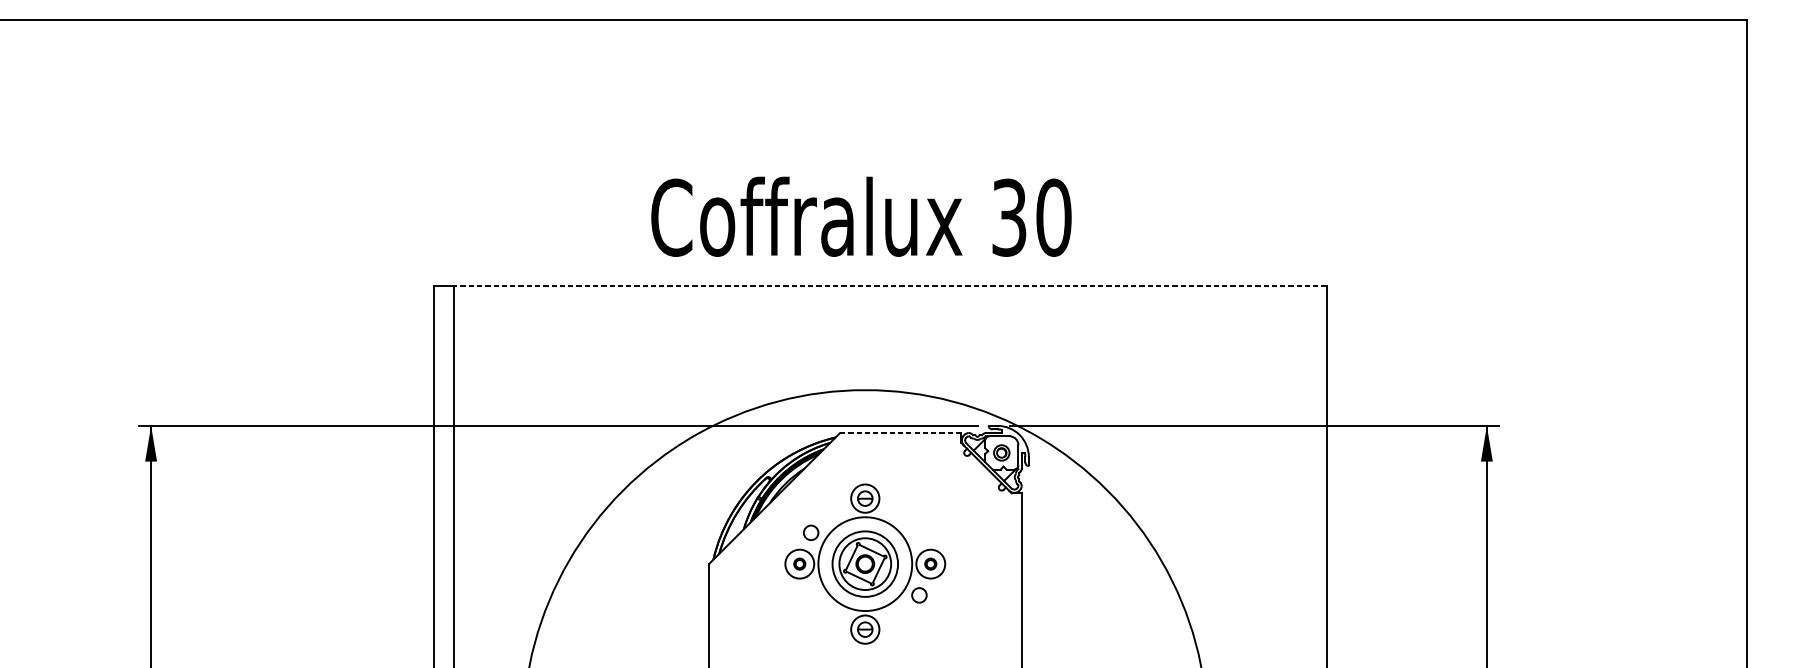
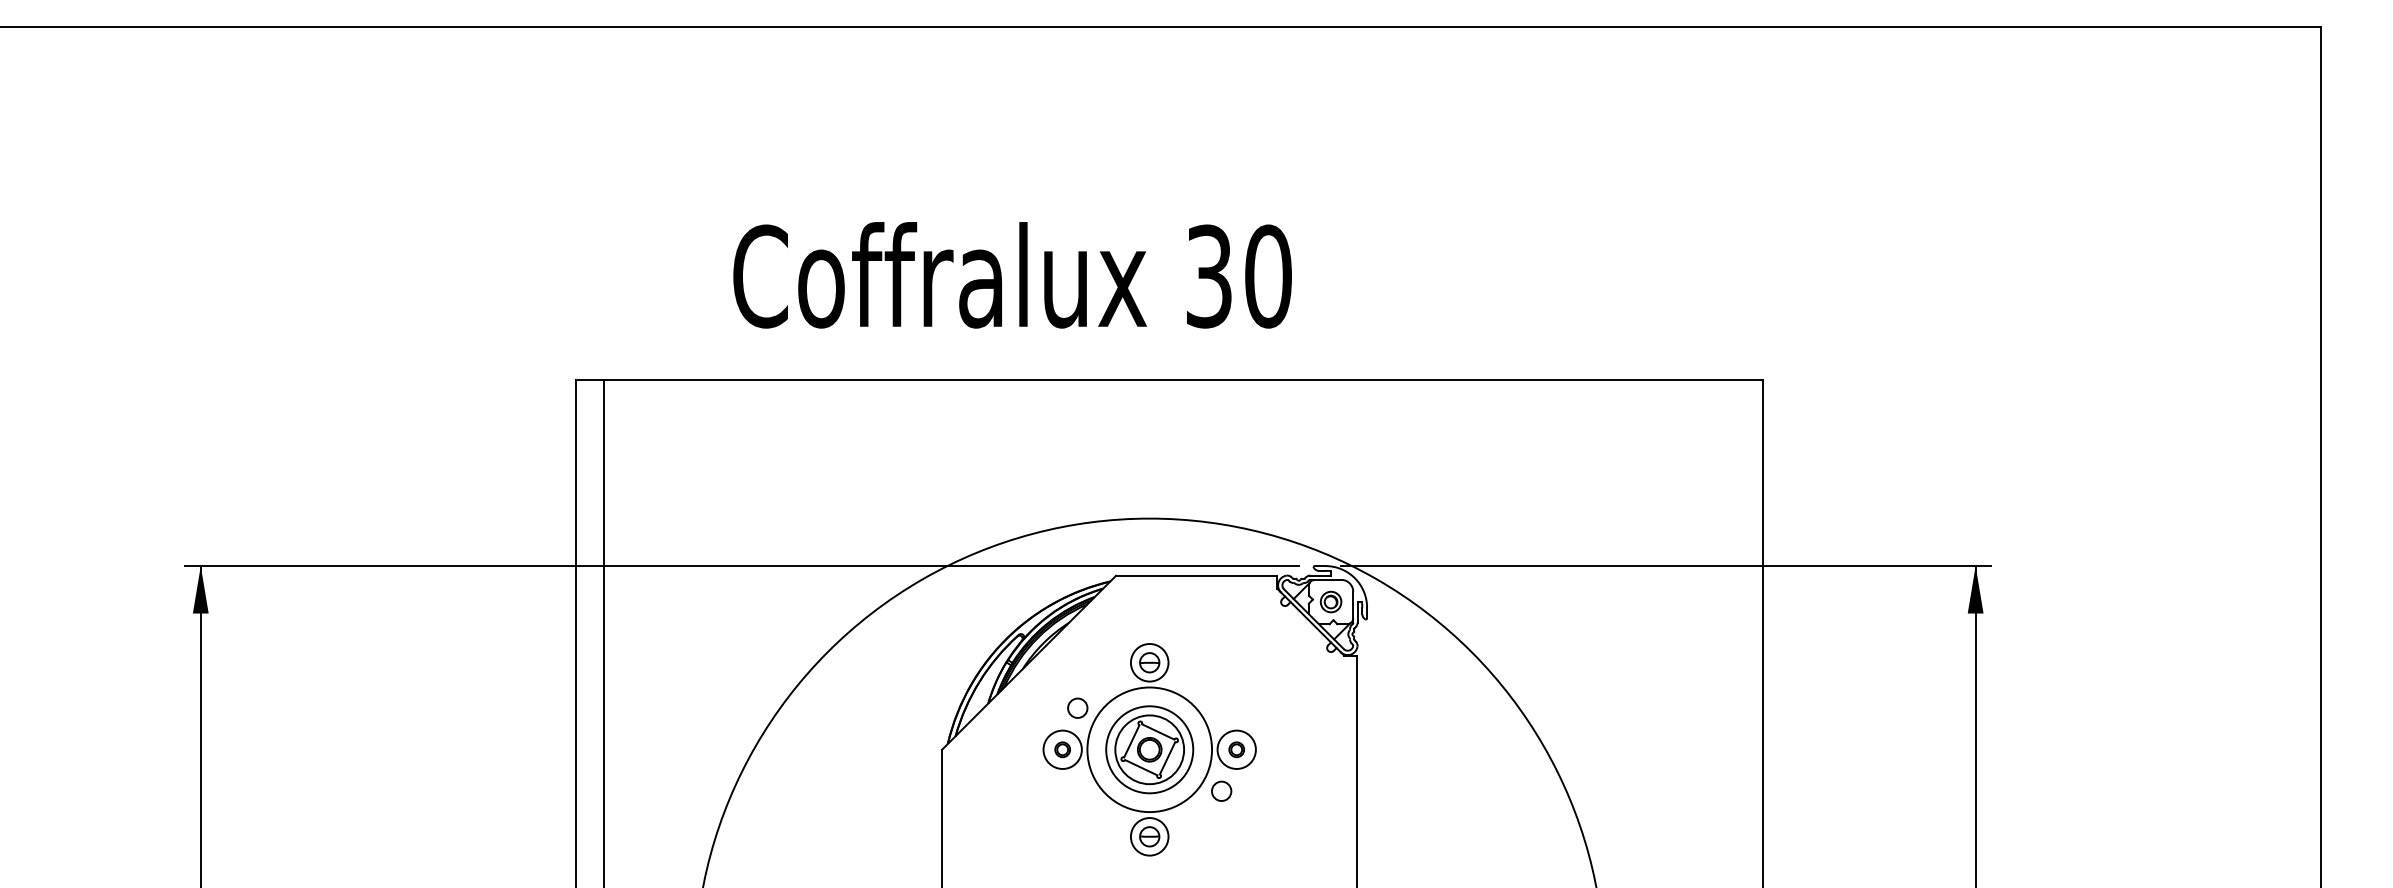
text: (861, 216) -> (1012, 275), moved
line: (890, 286) -> (1183, 380), dashed -> solid
line: (900, 432) -> (1196, 575), dashed -> solid

